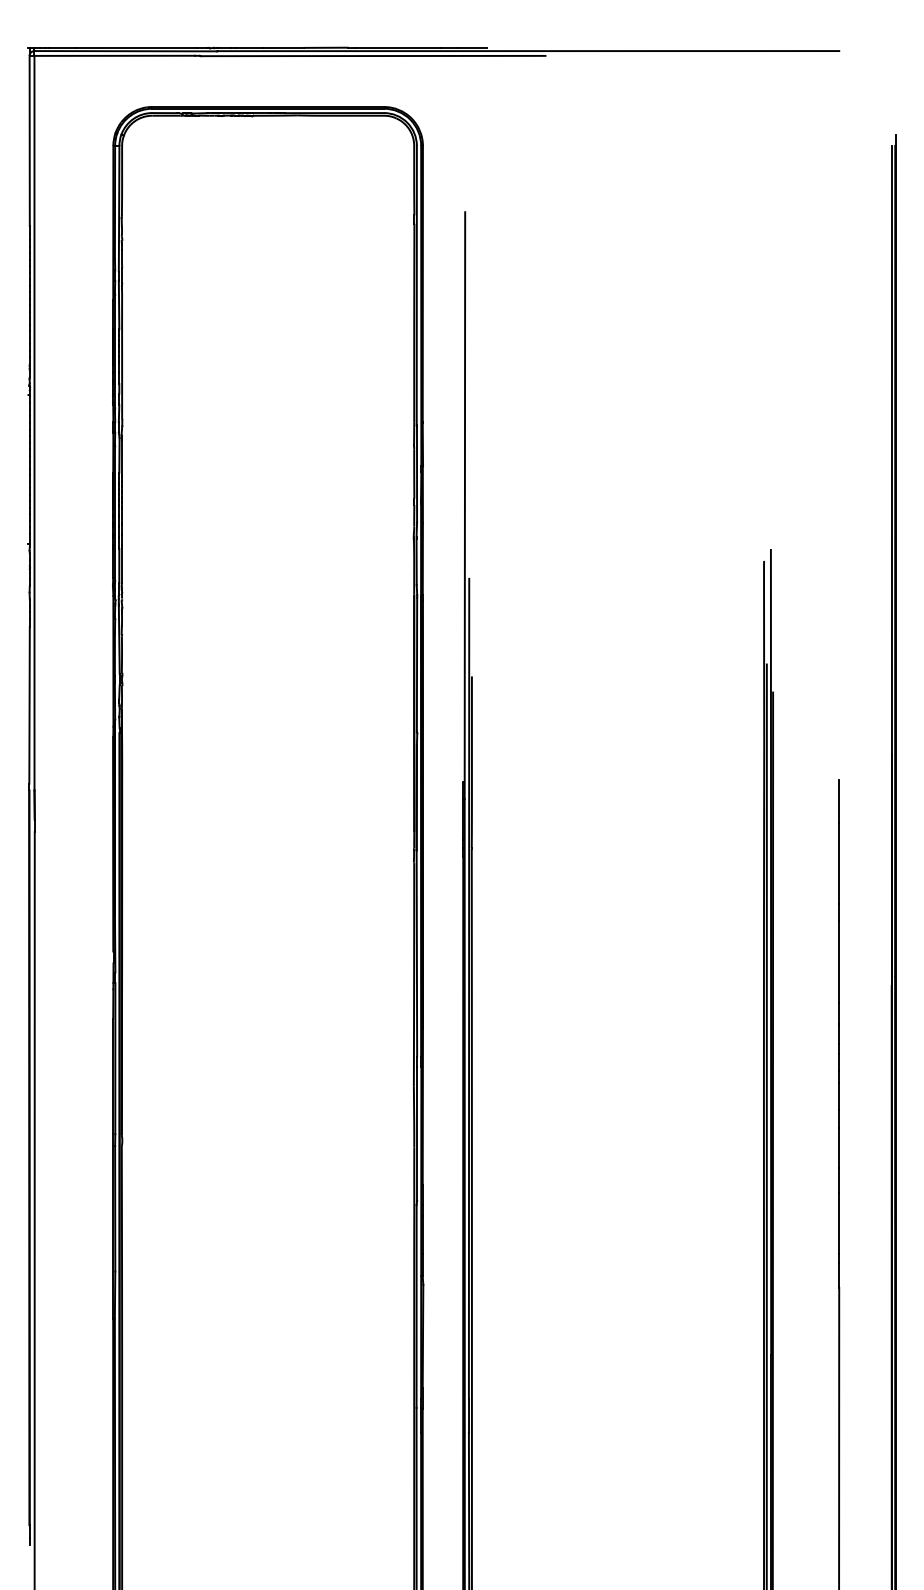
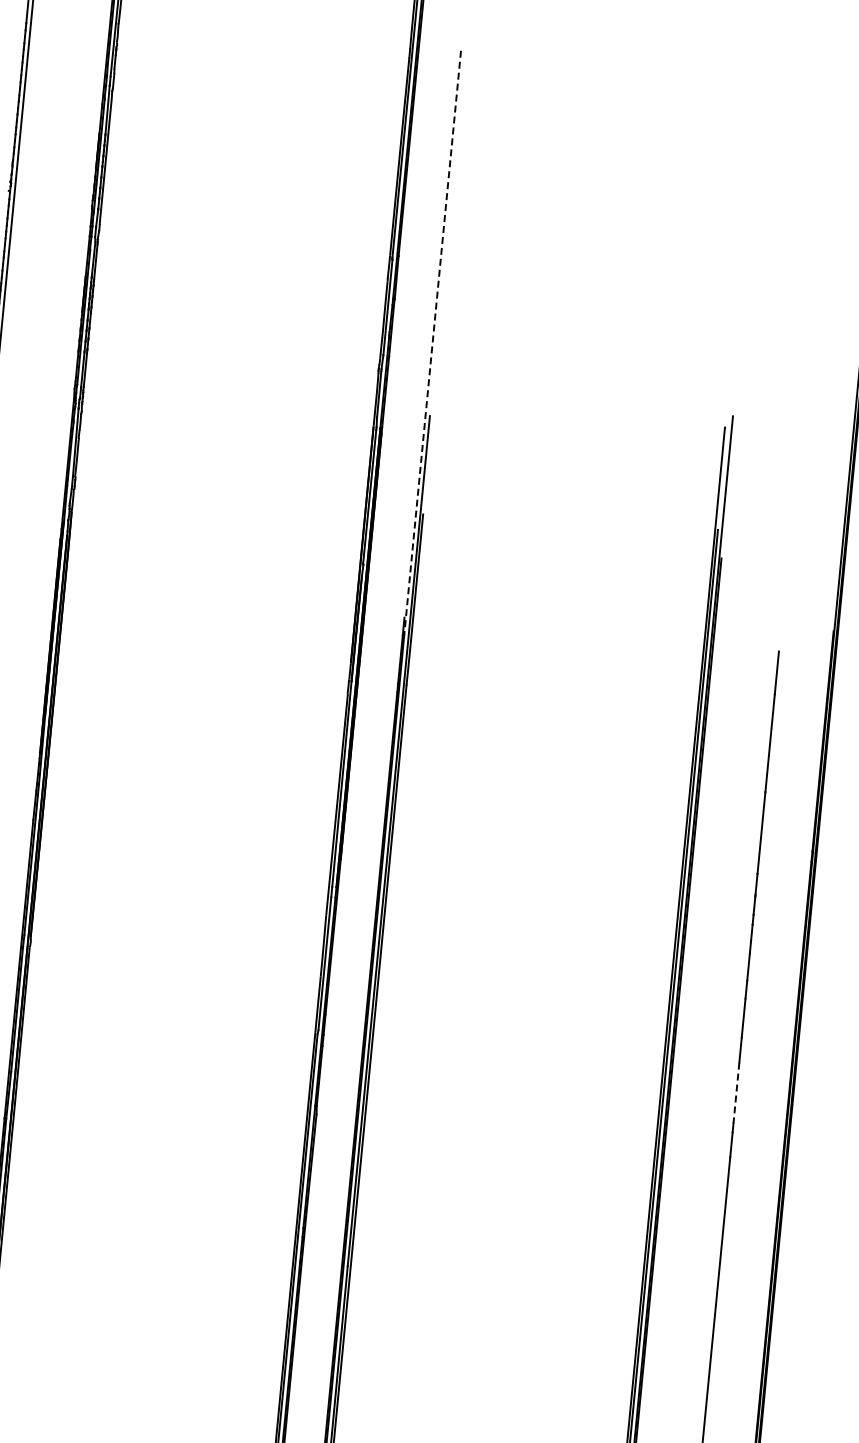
line: (464, 506) -> (432, 343), solid -> dashed
line: (839, 1223) -> (736, 1093), solid -> dashed

